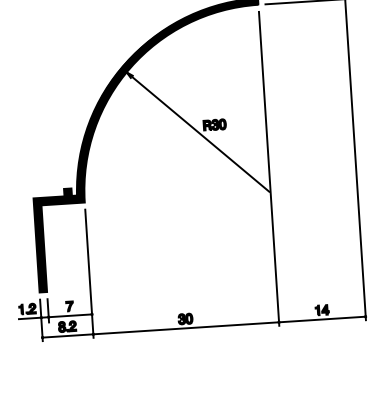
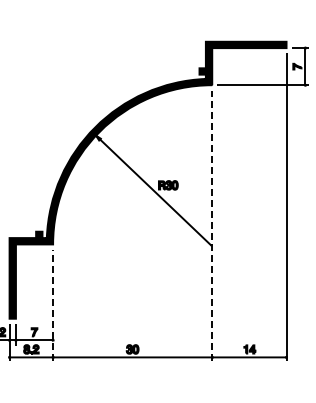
line: (269, 168) -> (212, 225), solid -> dashed
line: (89, 273) -> (53, 305), solid -> dashed

